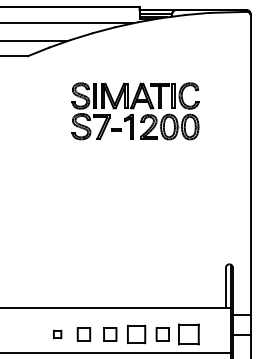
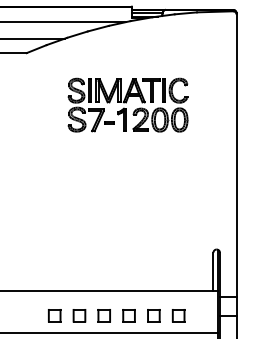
part: (57, 334) -> (54, 315), size x1.67
part: (136, 334) -> (129, 315), size x0.71
part: (189, 334) -> (179, 315), size x0.62

